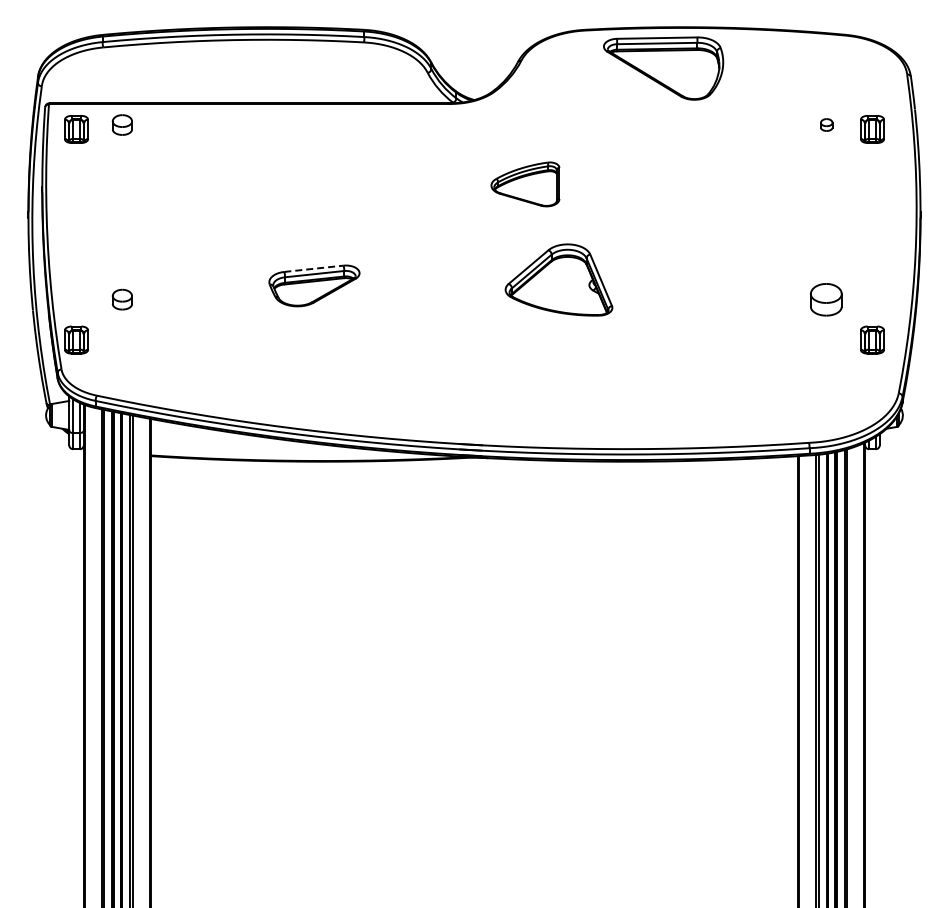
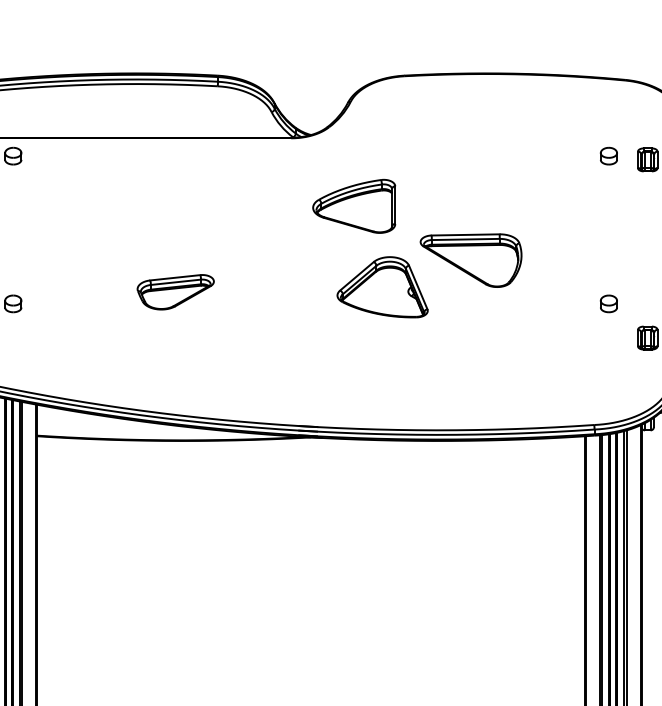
part: (663, 68) -> (471, 260), moved
part: (826, 124) -> (608, 155), size x1.67
part: (525, 184) -> (354, 206), size x1.43
line: (313, 268) -> (174, 277), dashed -> solid
part: (826, 299) -> (608, 303), size x0.62

